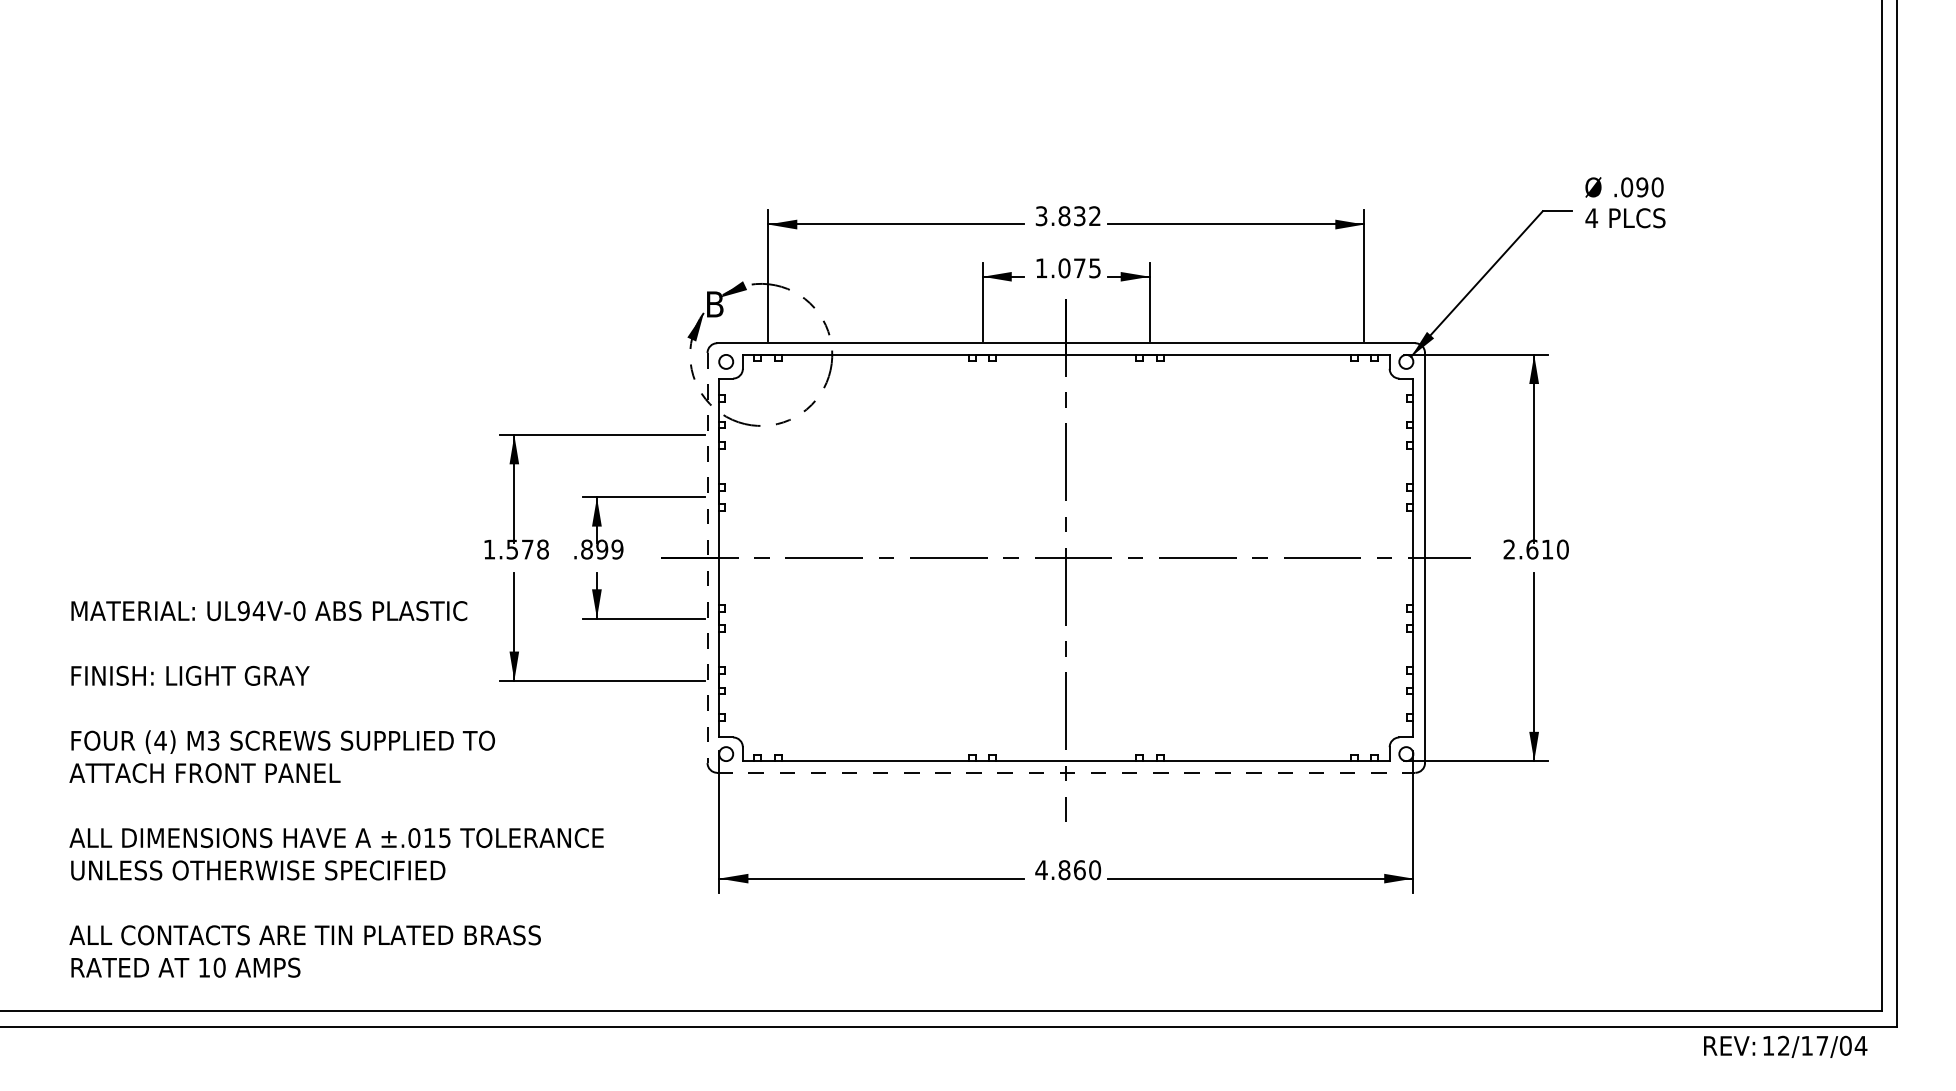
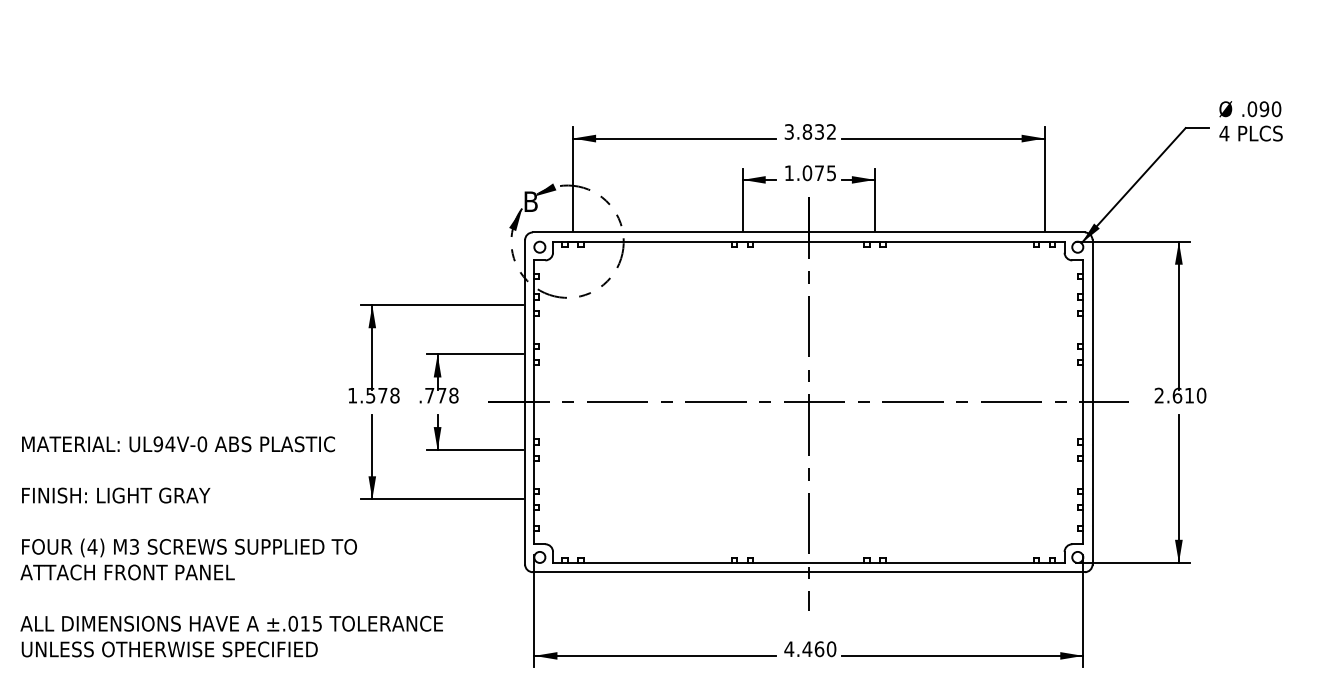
text: (602, 549) -> (442, 395), .899 -> .778
line: (707, 558) -> (525, 402), dashed -> solid
line: (1066, 772) -> (809, 571), dashed -> solid
text: (1064, 870) -> (807, 649), 4.860 -> 4.460

